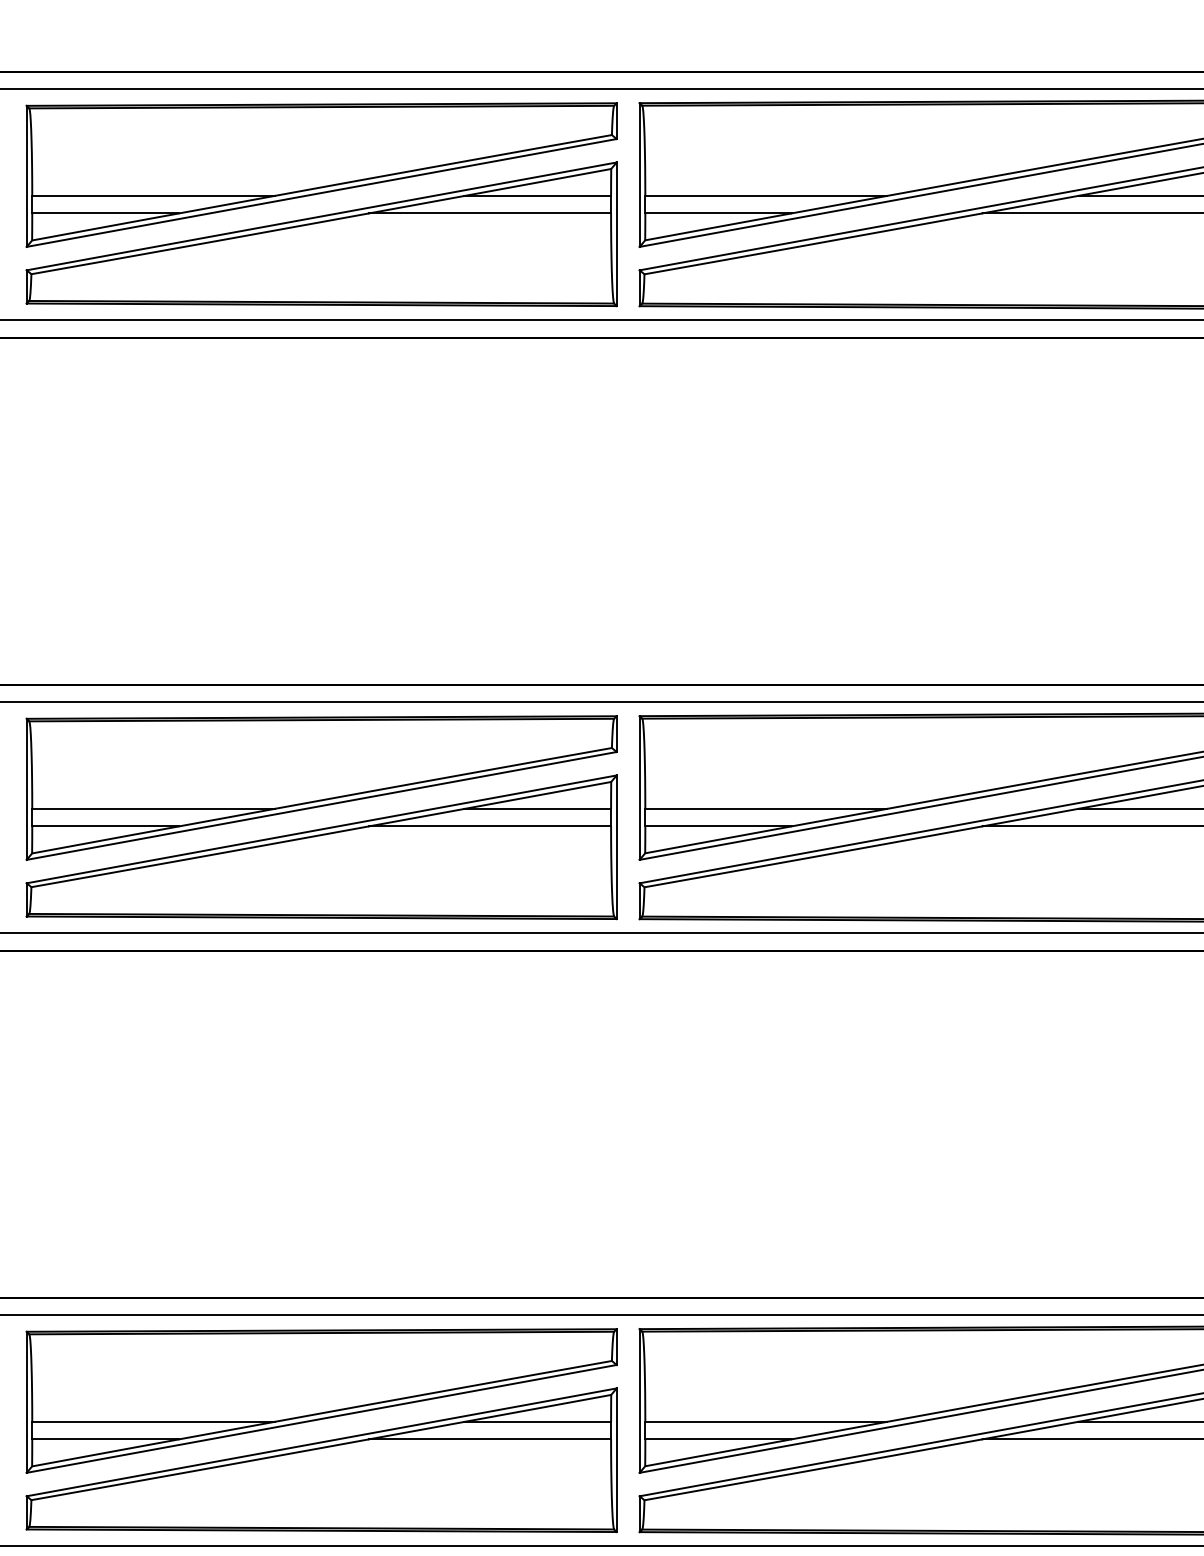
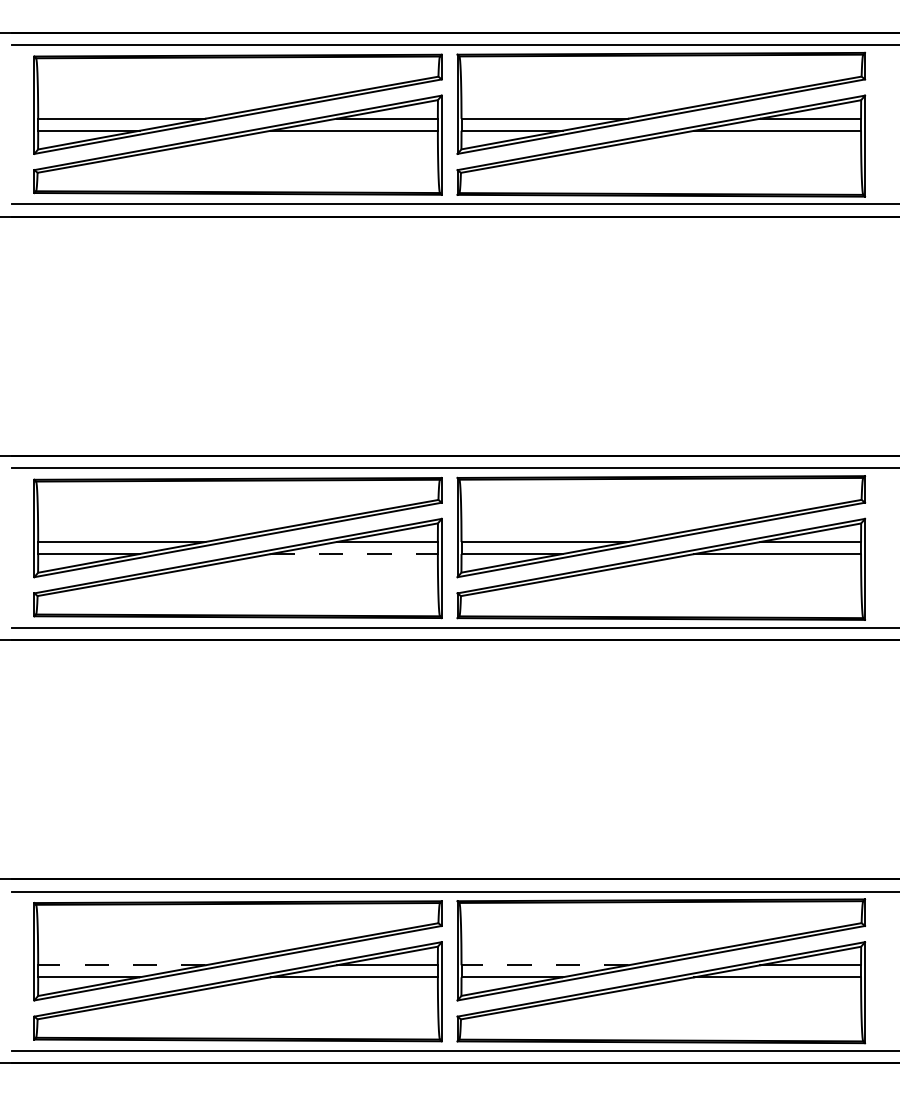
line: (490, 827) -> (354, 554), solid -> dashed
line: (152, 1422) -> (121, 965), solid -> dashed
line: (765, 1422) -> (544, 965), solid -> dashed

